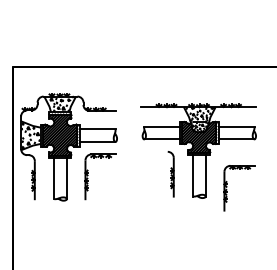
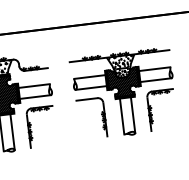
line: (155, 151) -> (86, 99), added
part: (227, 187) -> (151, 110), moved

